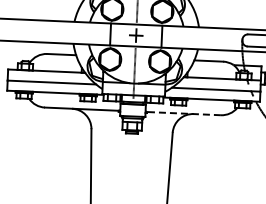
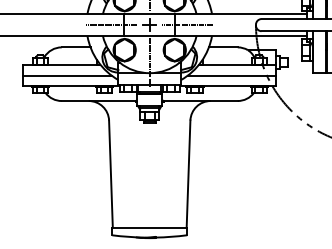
line: (98, 34) -> (111, 25), added
line: (173, 37) -> (187, 25), added
line: (183, 114) -> (200, 101), dashed -> solid

